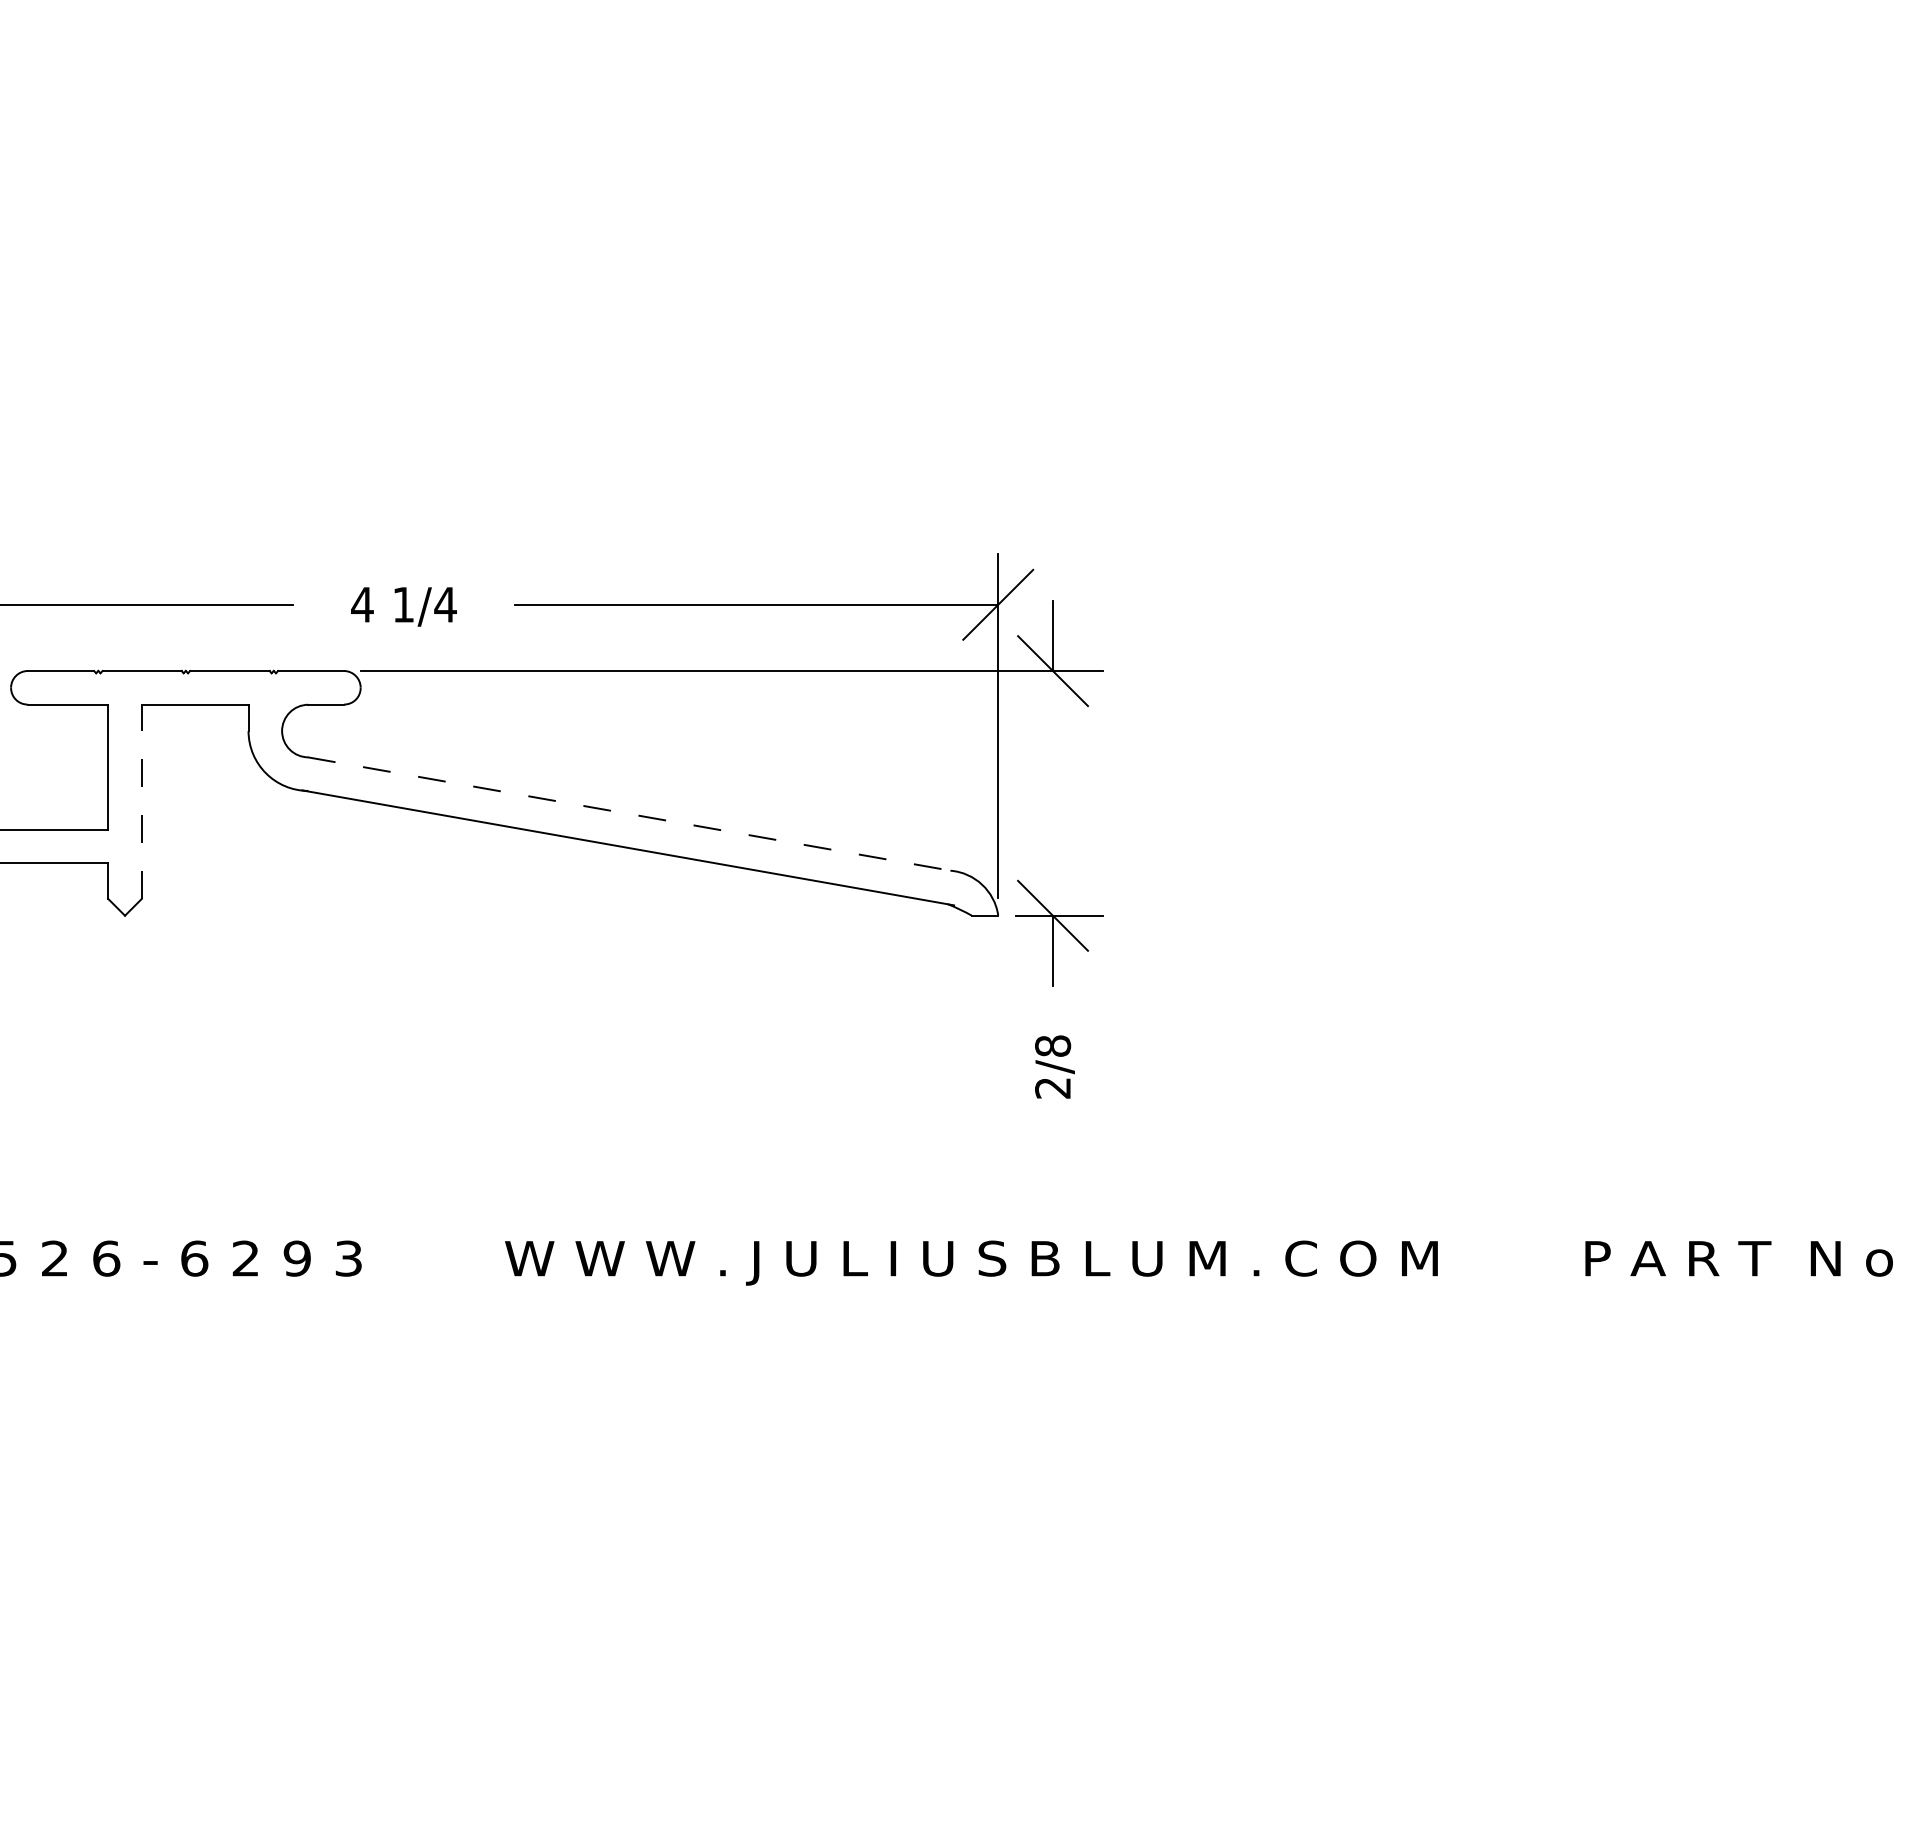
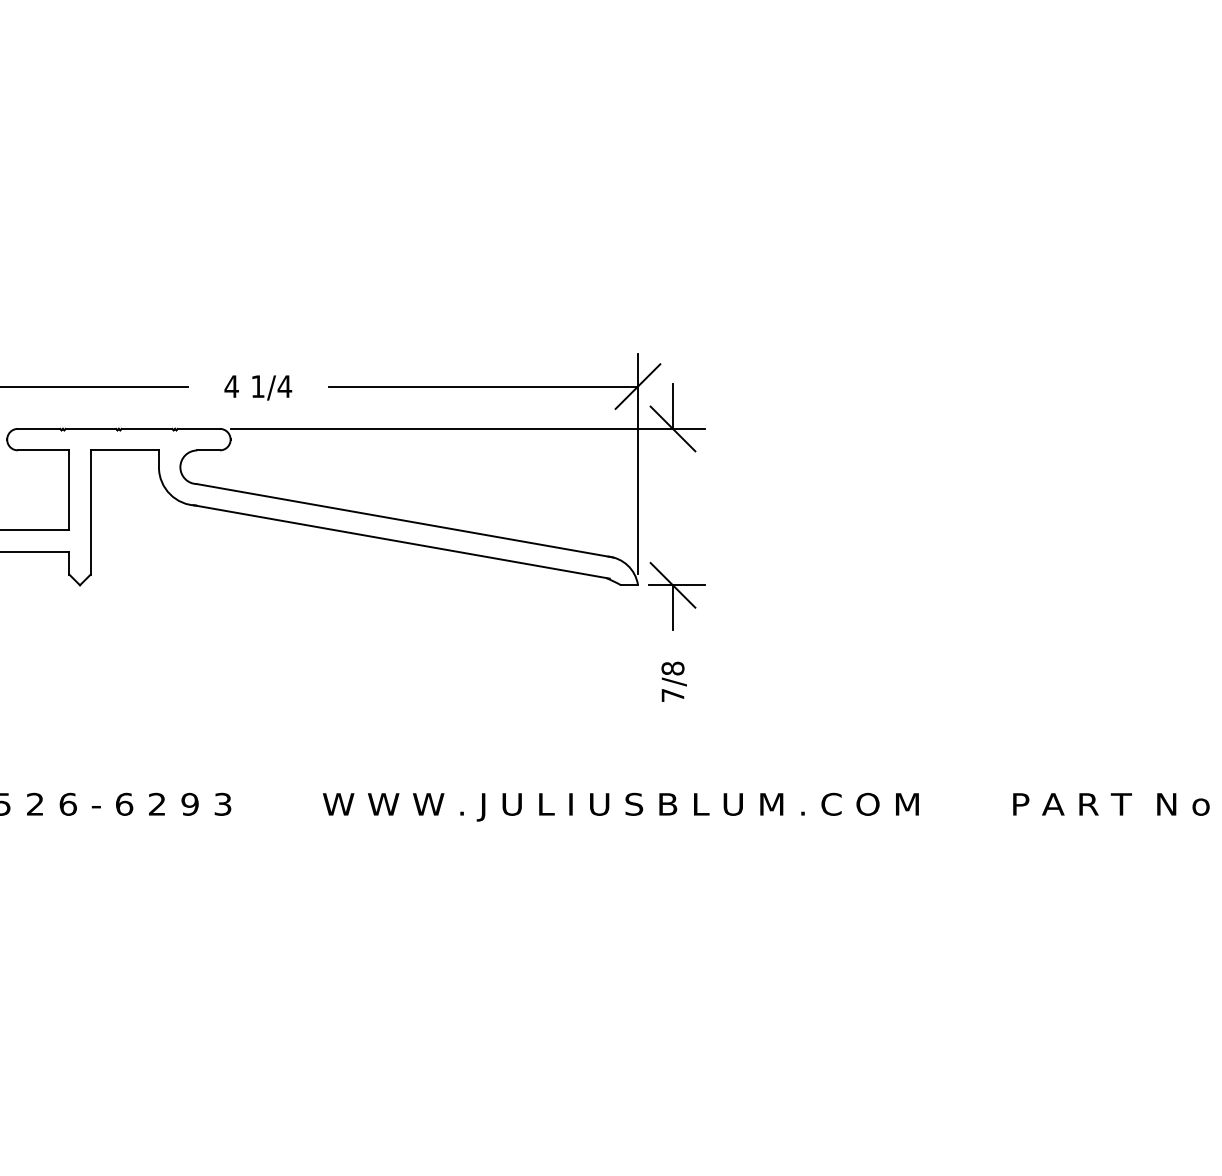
line: (141, 800) -> (90, 511), dashed -> solid
line: (634, 814) -> (405, 520), dashed -> solid
text: (1052, 1088) -> (672, 695), 2/8 -> 7/8

